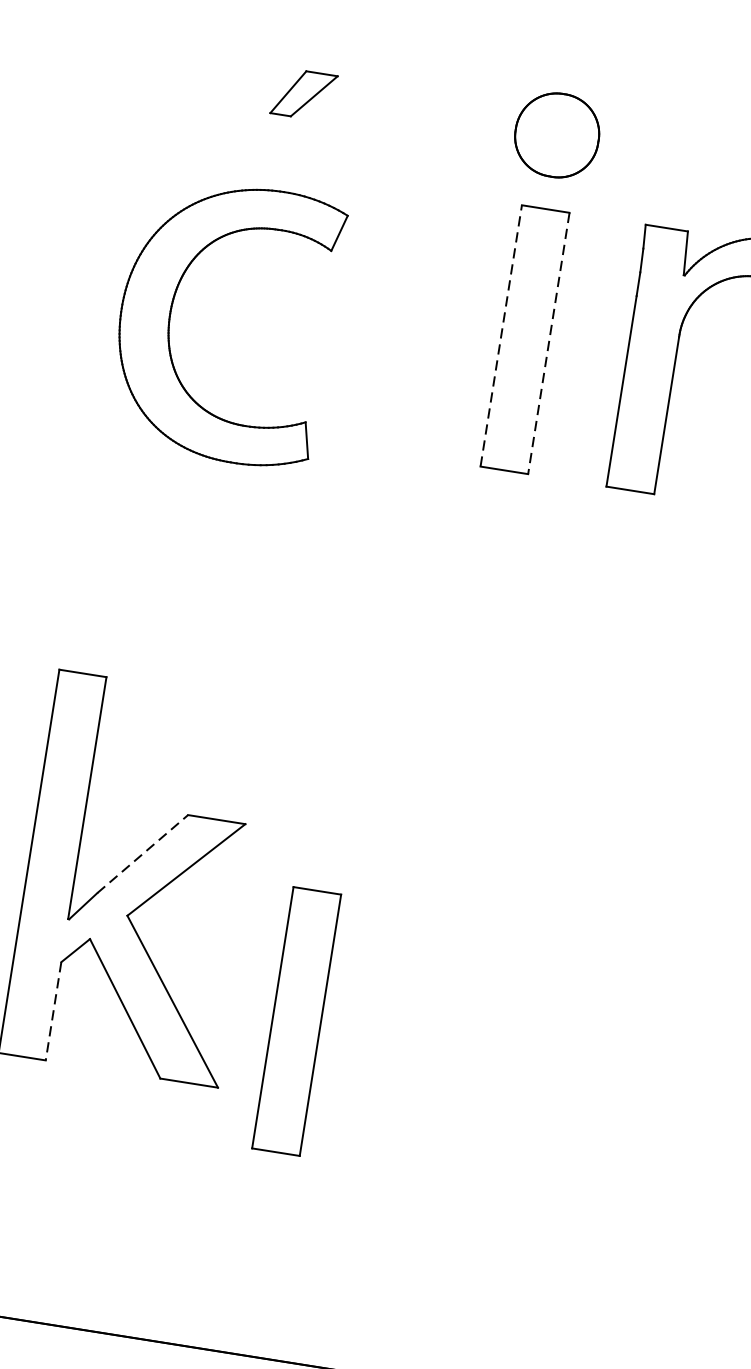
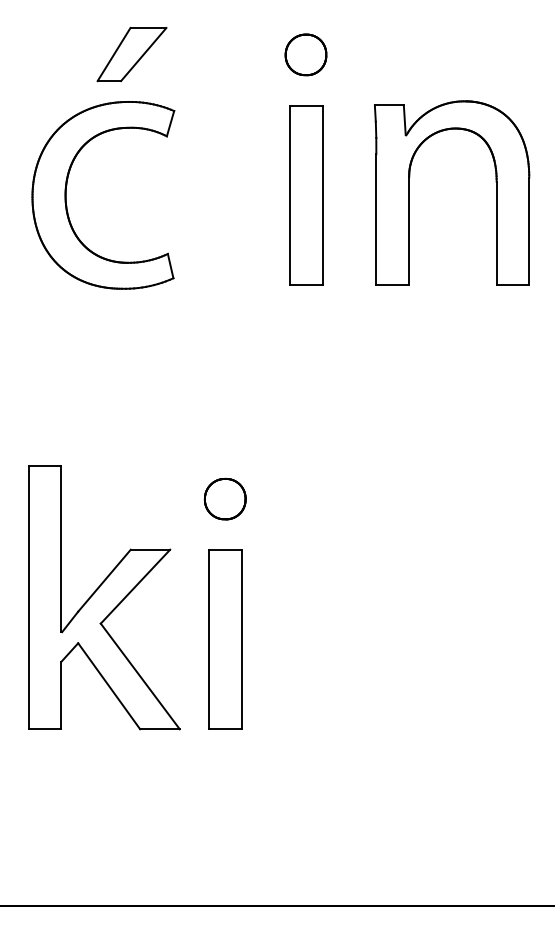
part: (303, 94) -> (131, 54), size x1.67
part: (556, 134) -> (305, 54), size x0.71
part: (171, 313) -> (66, 195), moved
line: (500, 336) -> (289, 195), dashed -> solid
line: (548, 343) -> (322, 195), dashed -> solid
part: (336, 763) -> (224, 499), added
line: (142, 853) -> (104, 580), dashed -> solid
line: (53, 1011) -> (61, 695), dashed -> solid
part: (296, 1021) -> (225, 639), moved

